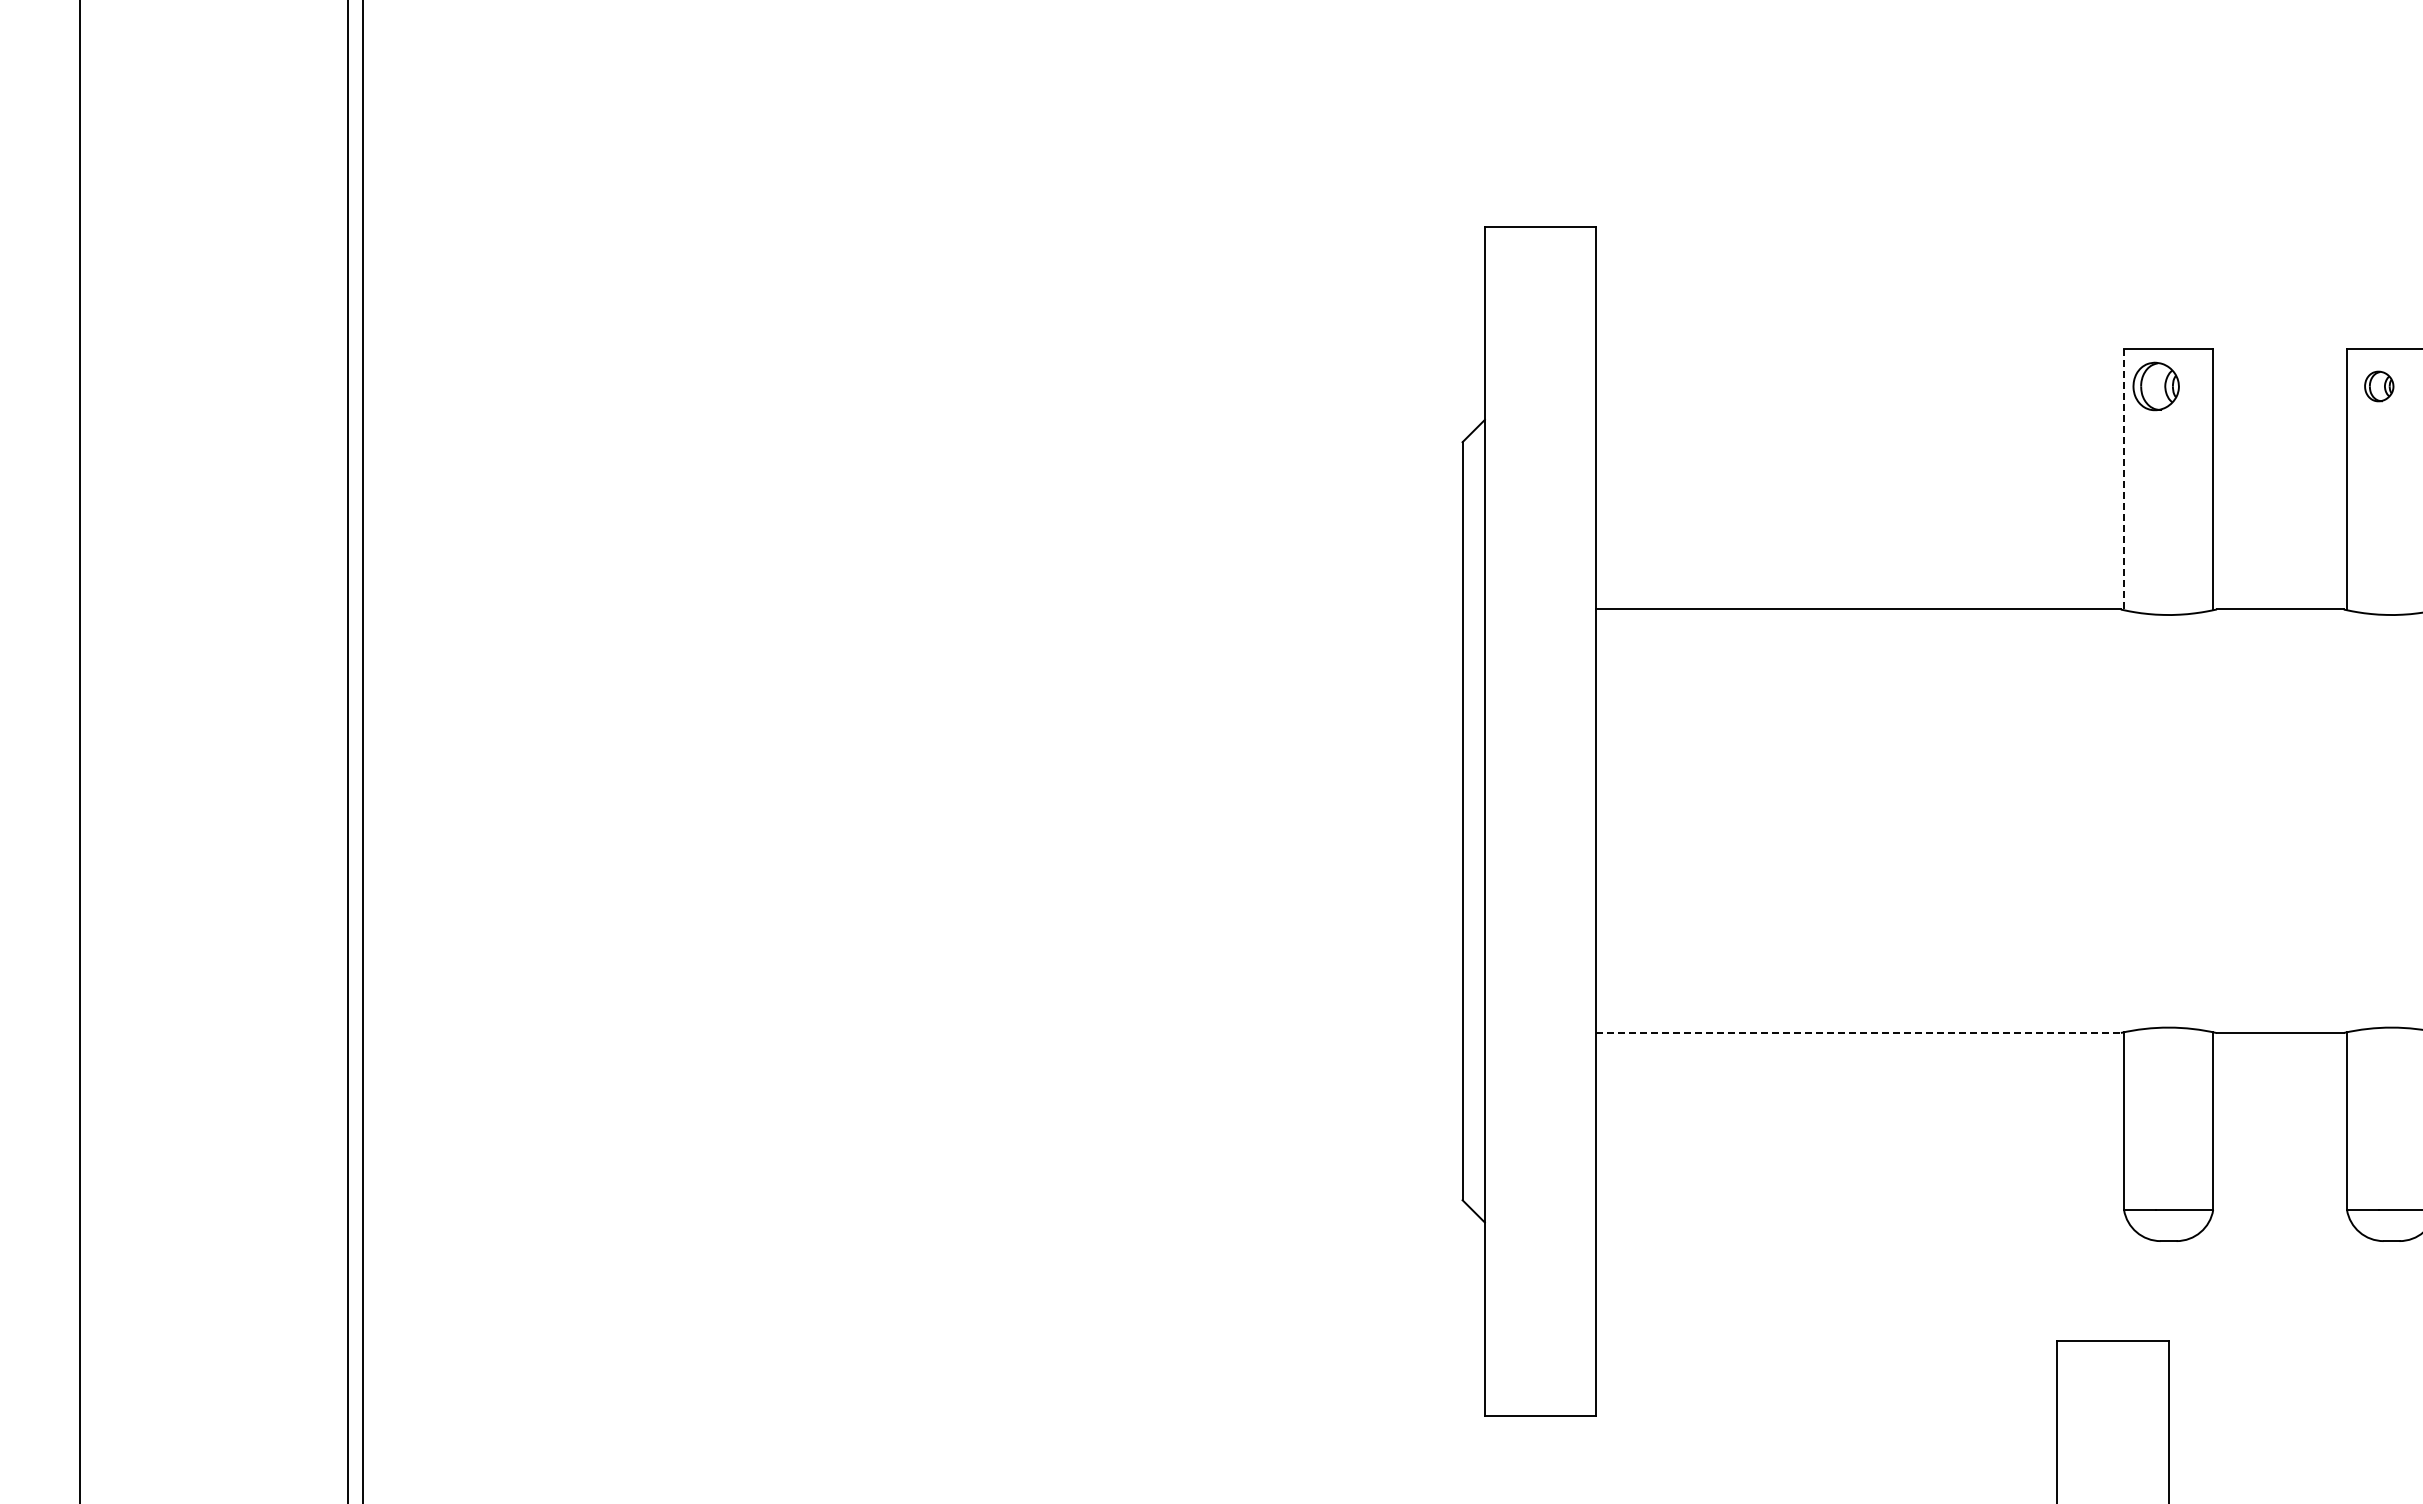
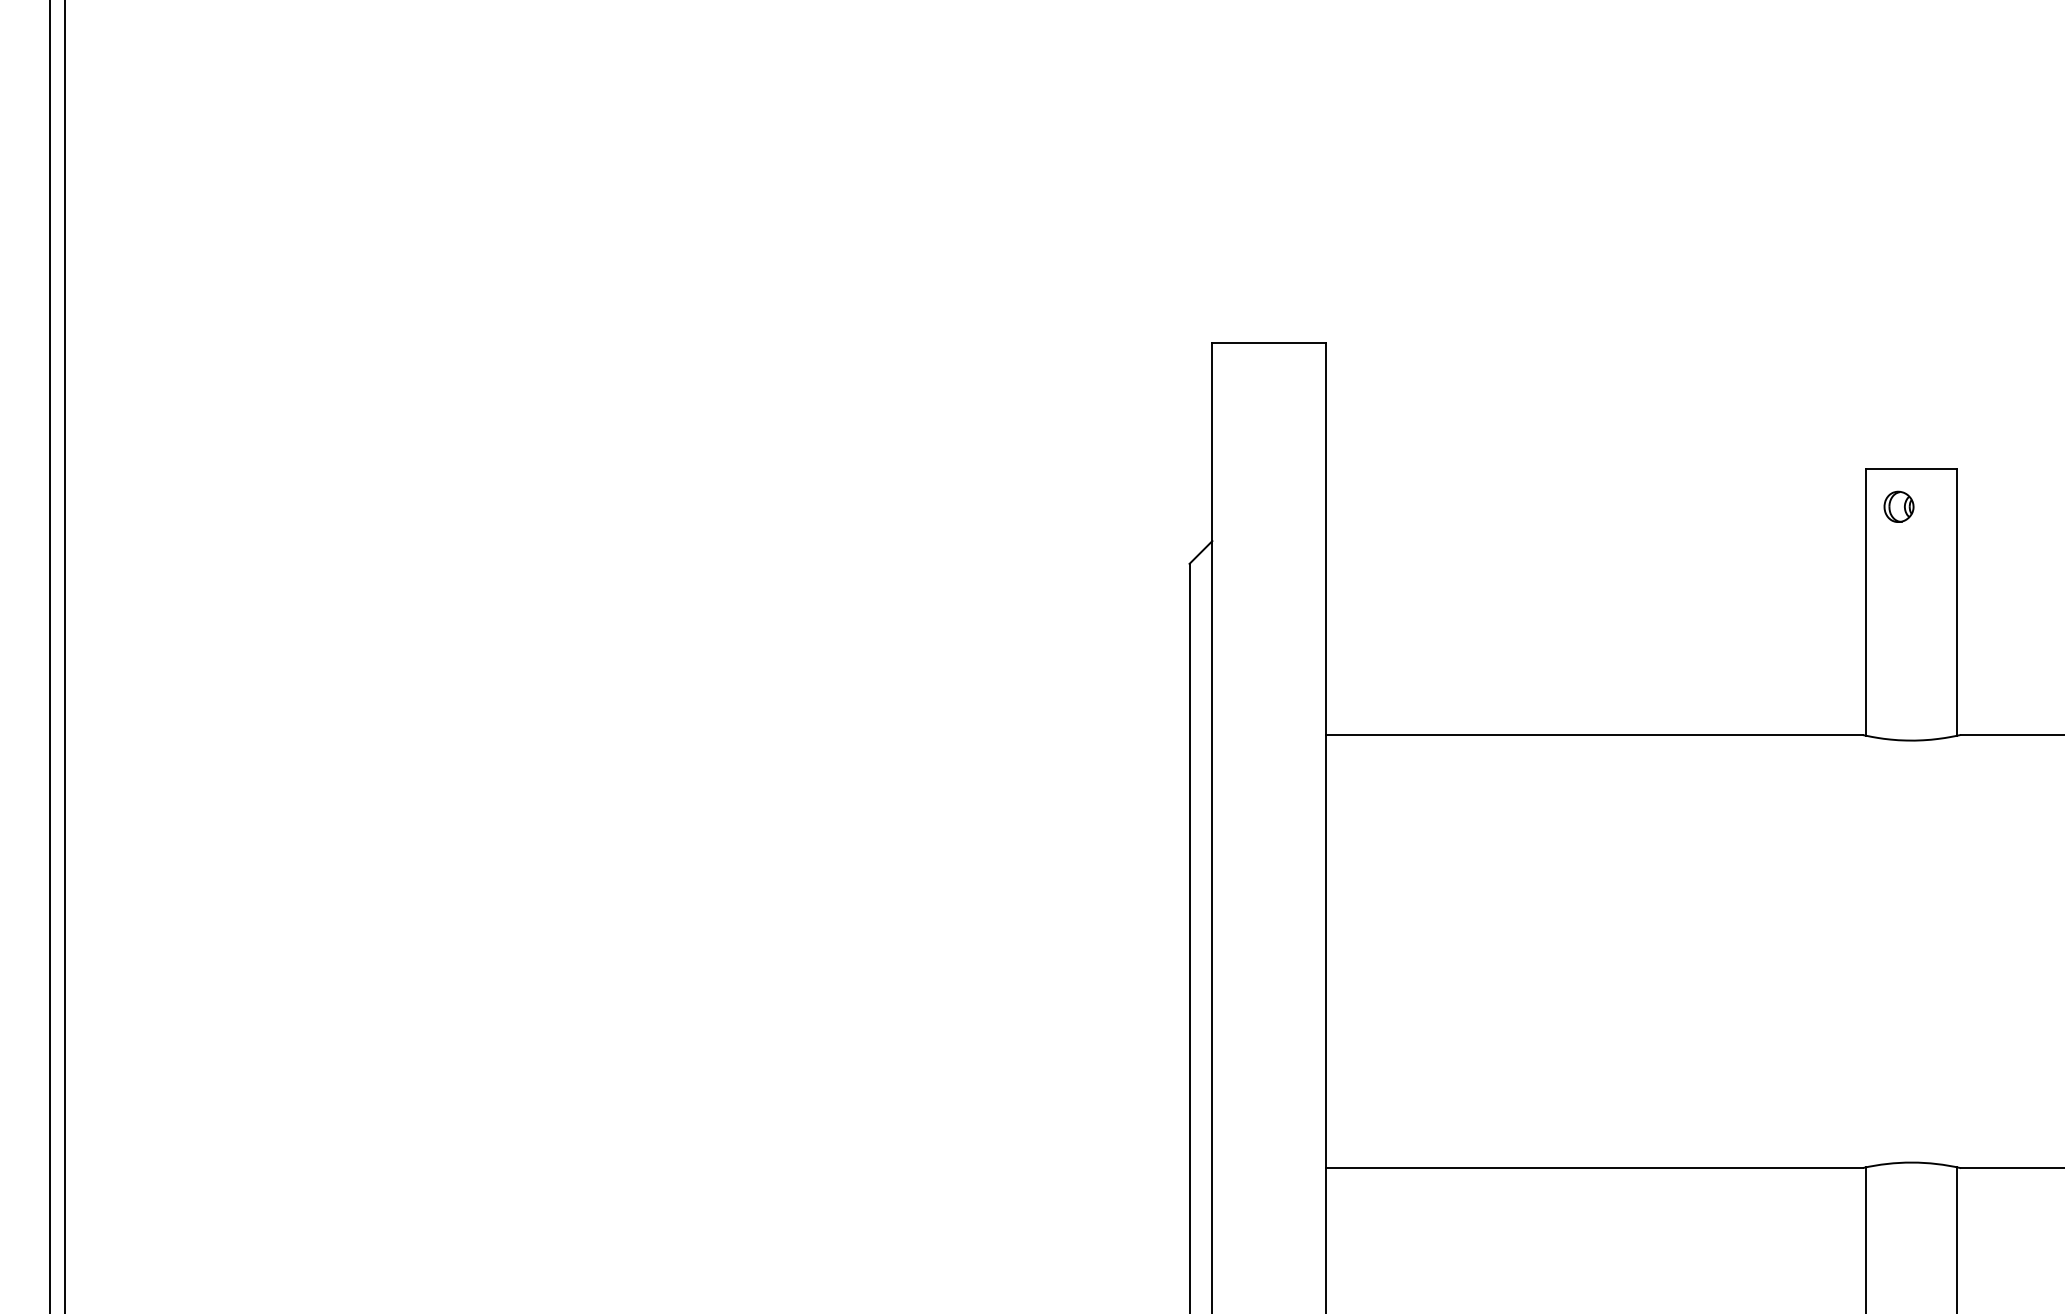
part: (2156, 386) -> (1899, 506), size x0.62
line: (2124, 480) -> (1866, 603), dashed -> solid
line: (1859, 1033) -> (1595, 1168), dashed -> solid

